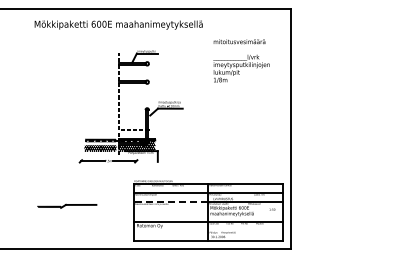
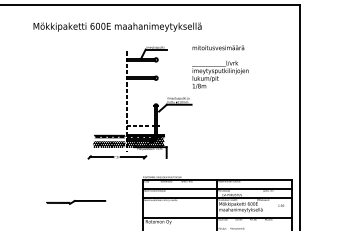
text: (118, 24) -> (117, 26), moved
text: (241, 60) -> (220, 66), moved
line: (170, 202) -> (179, 198), dashed -> solid

